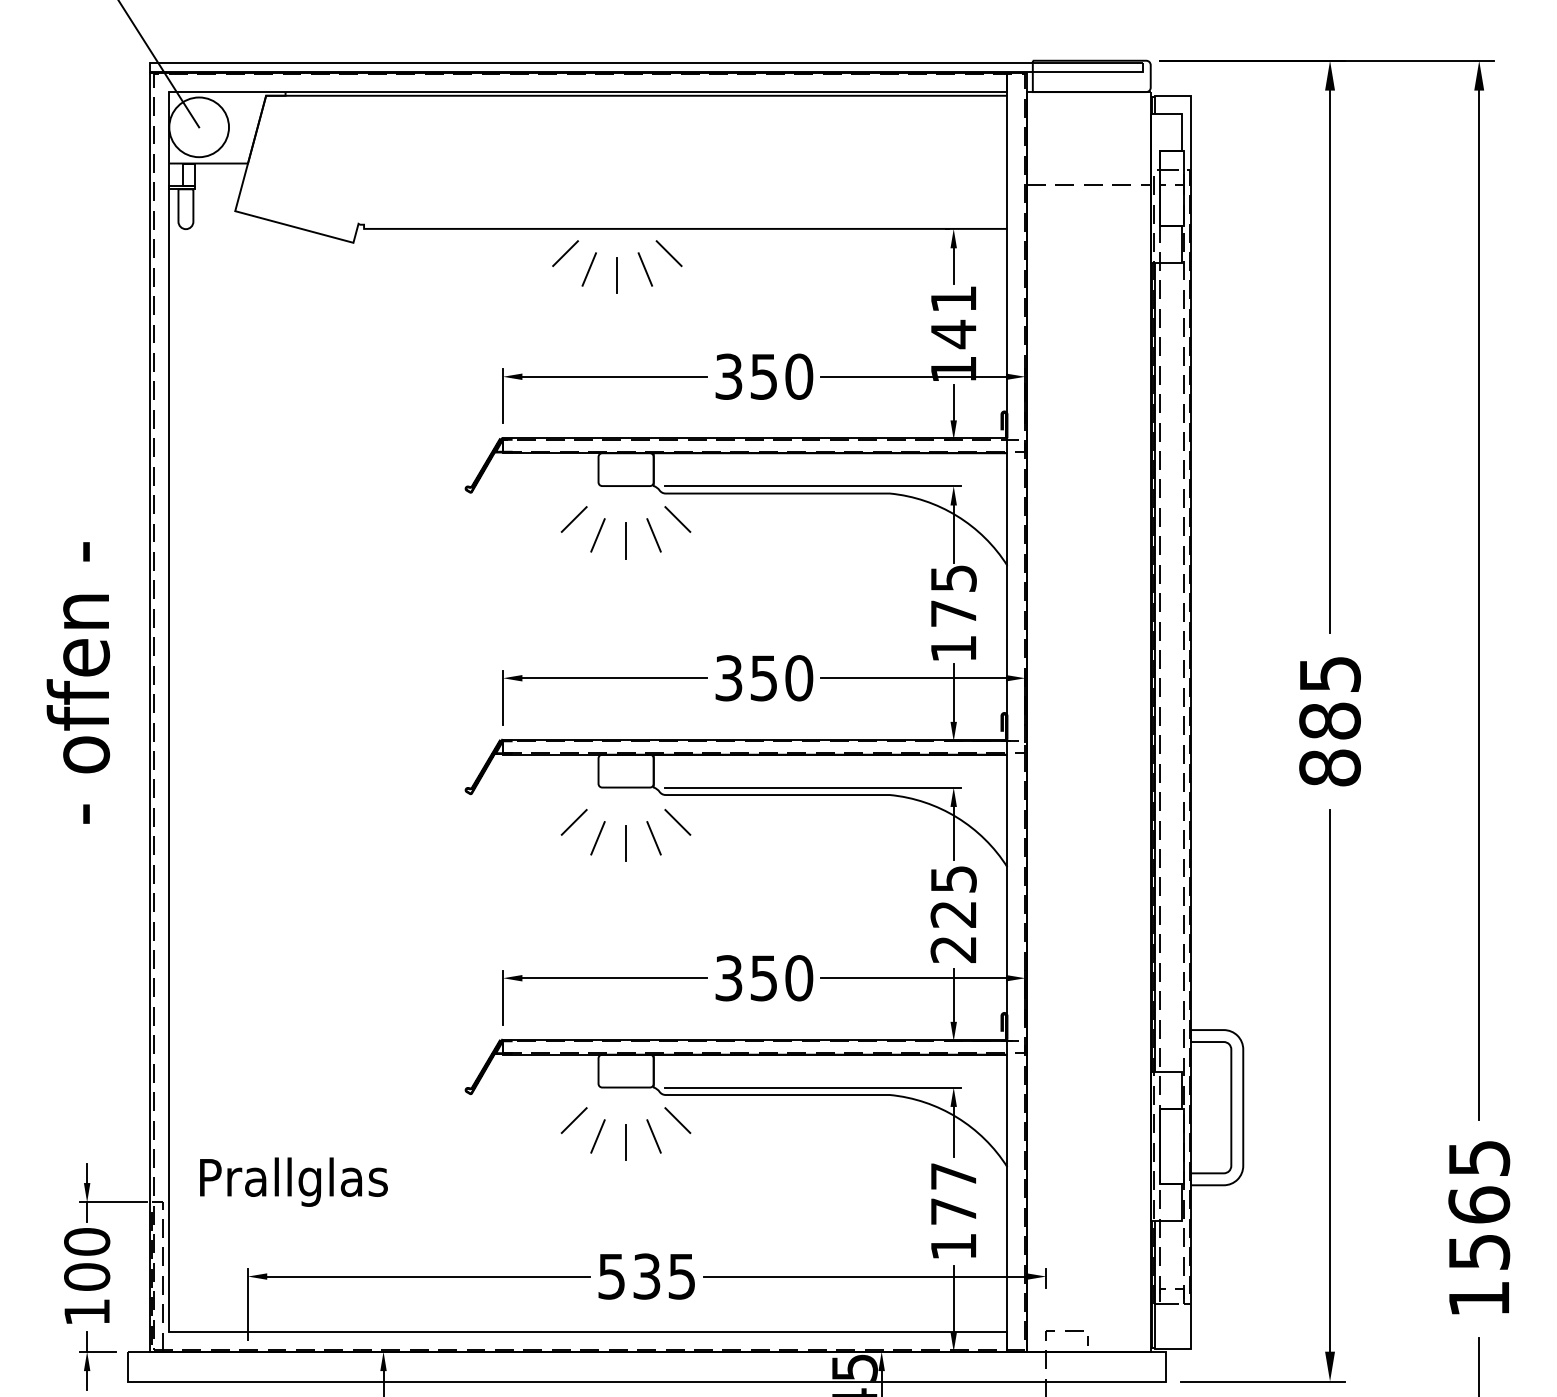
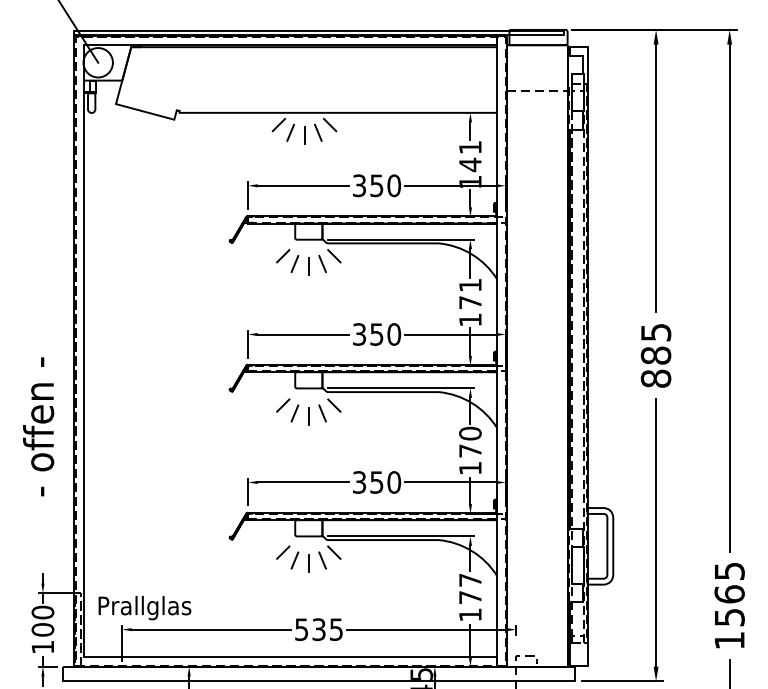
text: (953, 578) -> (470, 285), 175 -> 171
text: (78, 682) -> (38, 426), moved
text: (953, 913) -> (470, 450), 225 -> 170
text: (292, 1183) -> (144, 608), moved

